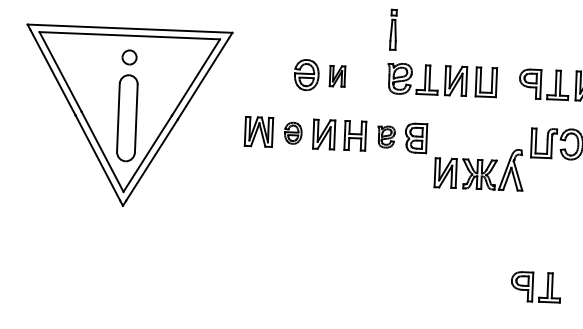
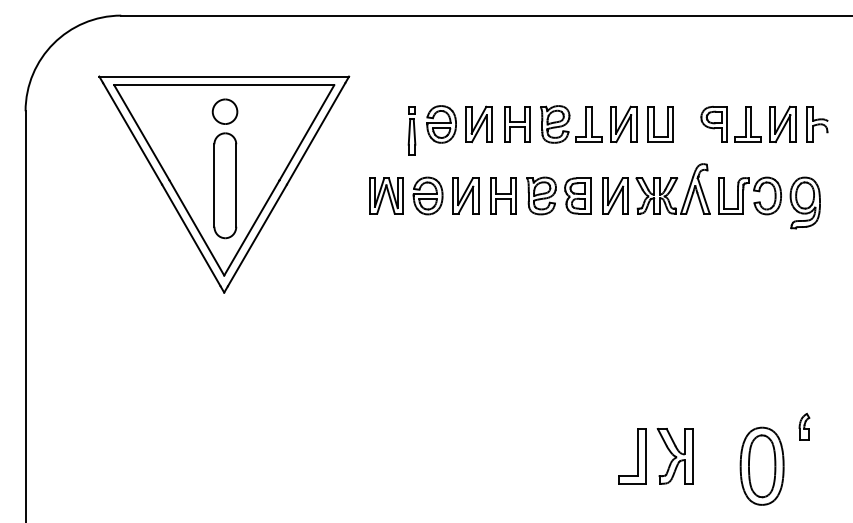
part: (393, 29) -> (411, 130), moved
part: (129, 57) -> (224, 111), size x1.43
part: (337, 76) -> (478, 124), size x1.43
part: (368, 77) -> (517, 124), added
part: (292, 132) -> (427, 195), size x1.43
part: (386, 136) -> (541, 195), size x1.43
part: (479, 168) -> (656, 188), moved
part: (535, 287) -> (730, 371), removed

